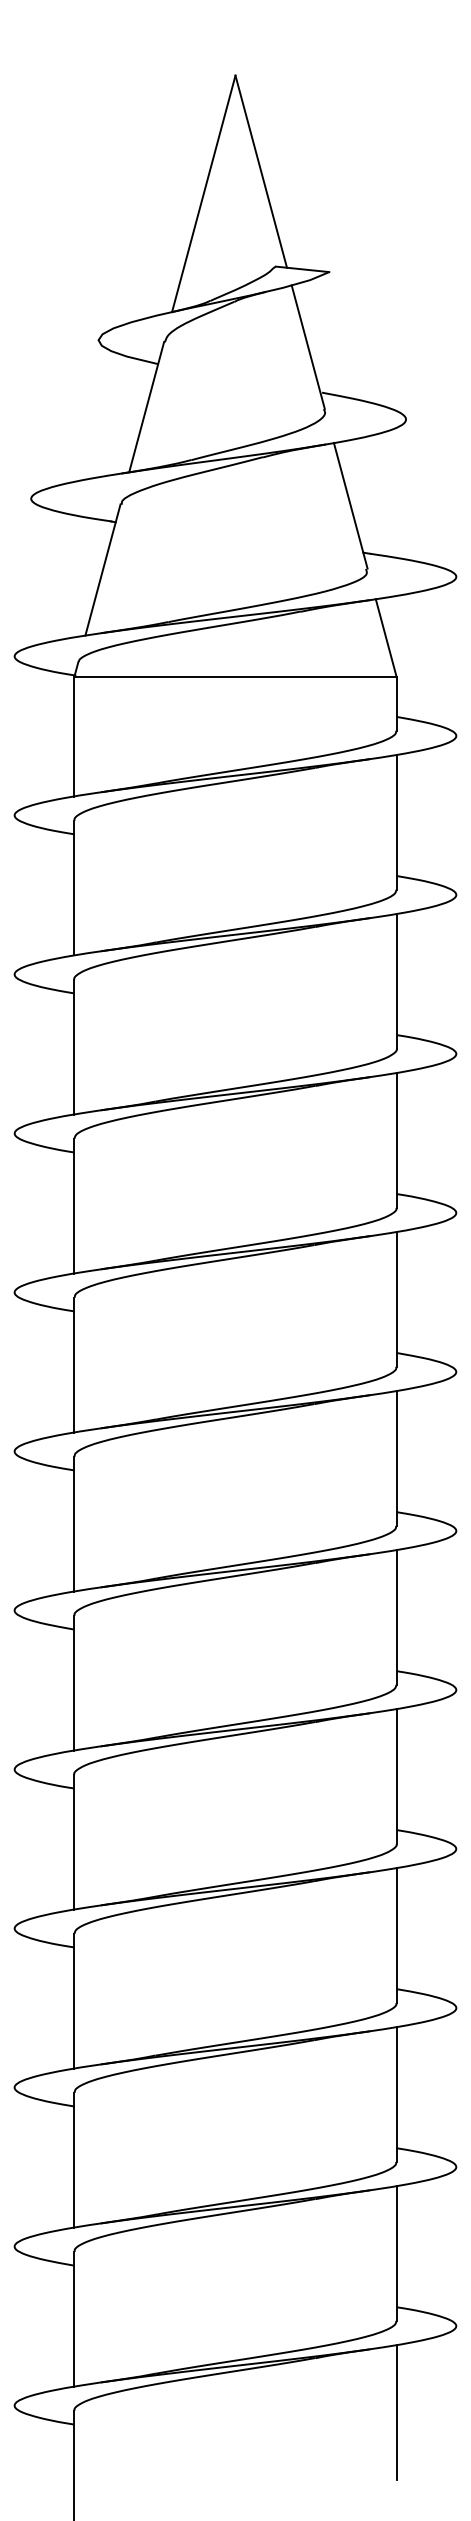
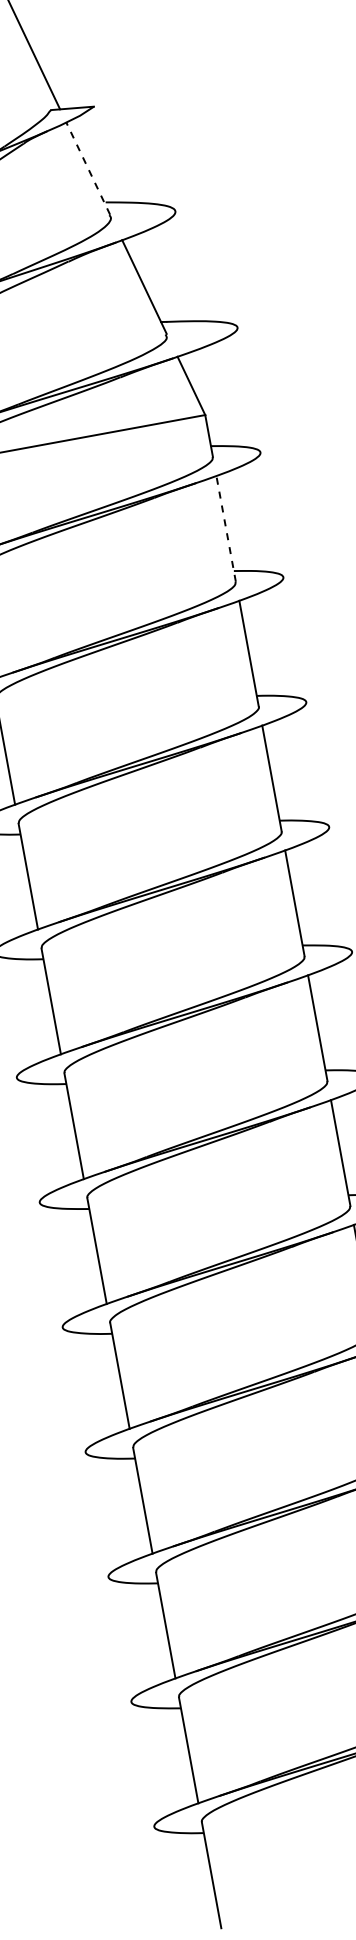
line: (308, 347) -> (88, 168), solid -> dashed
line: (396, 821) -> (225, 528), solid -> dashed

